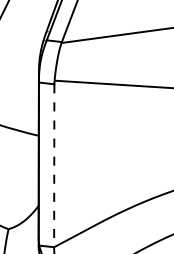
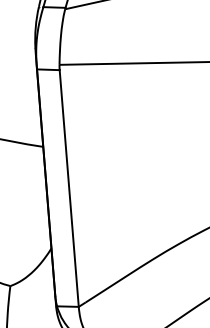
line: (54, 166) -> (69, 189), dashed -> solid

